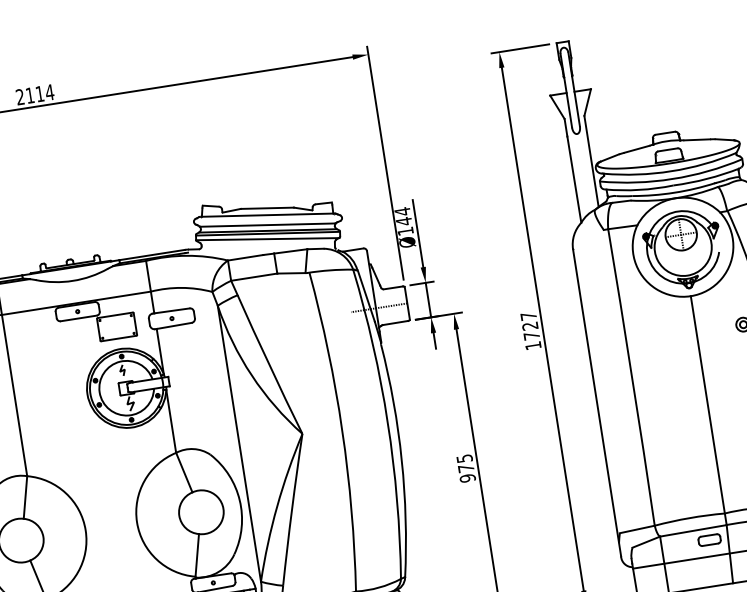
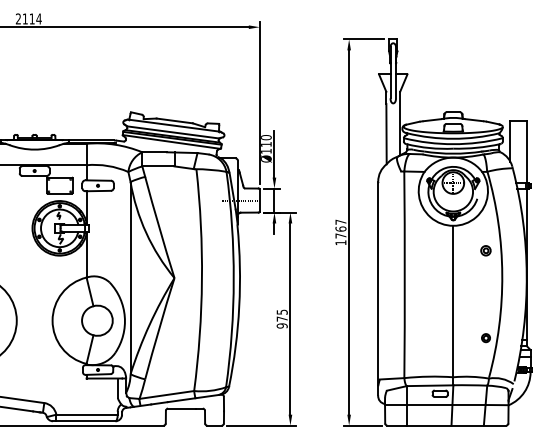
text: (403, 215) -> (266, 140), Ø144 -> Ø110
text: (529, 325) -> (340, 228), 1727 -> 1767

